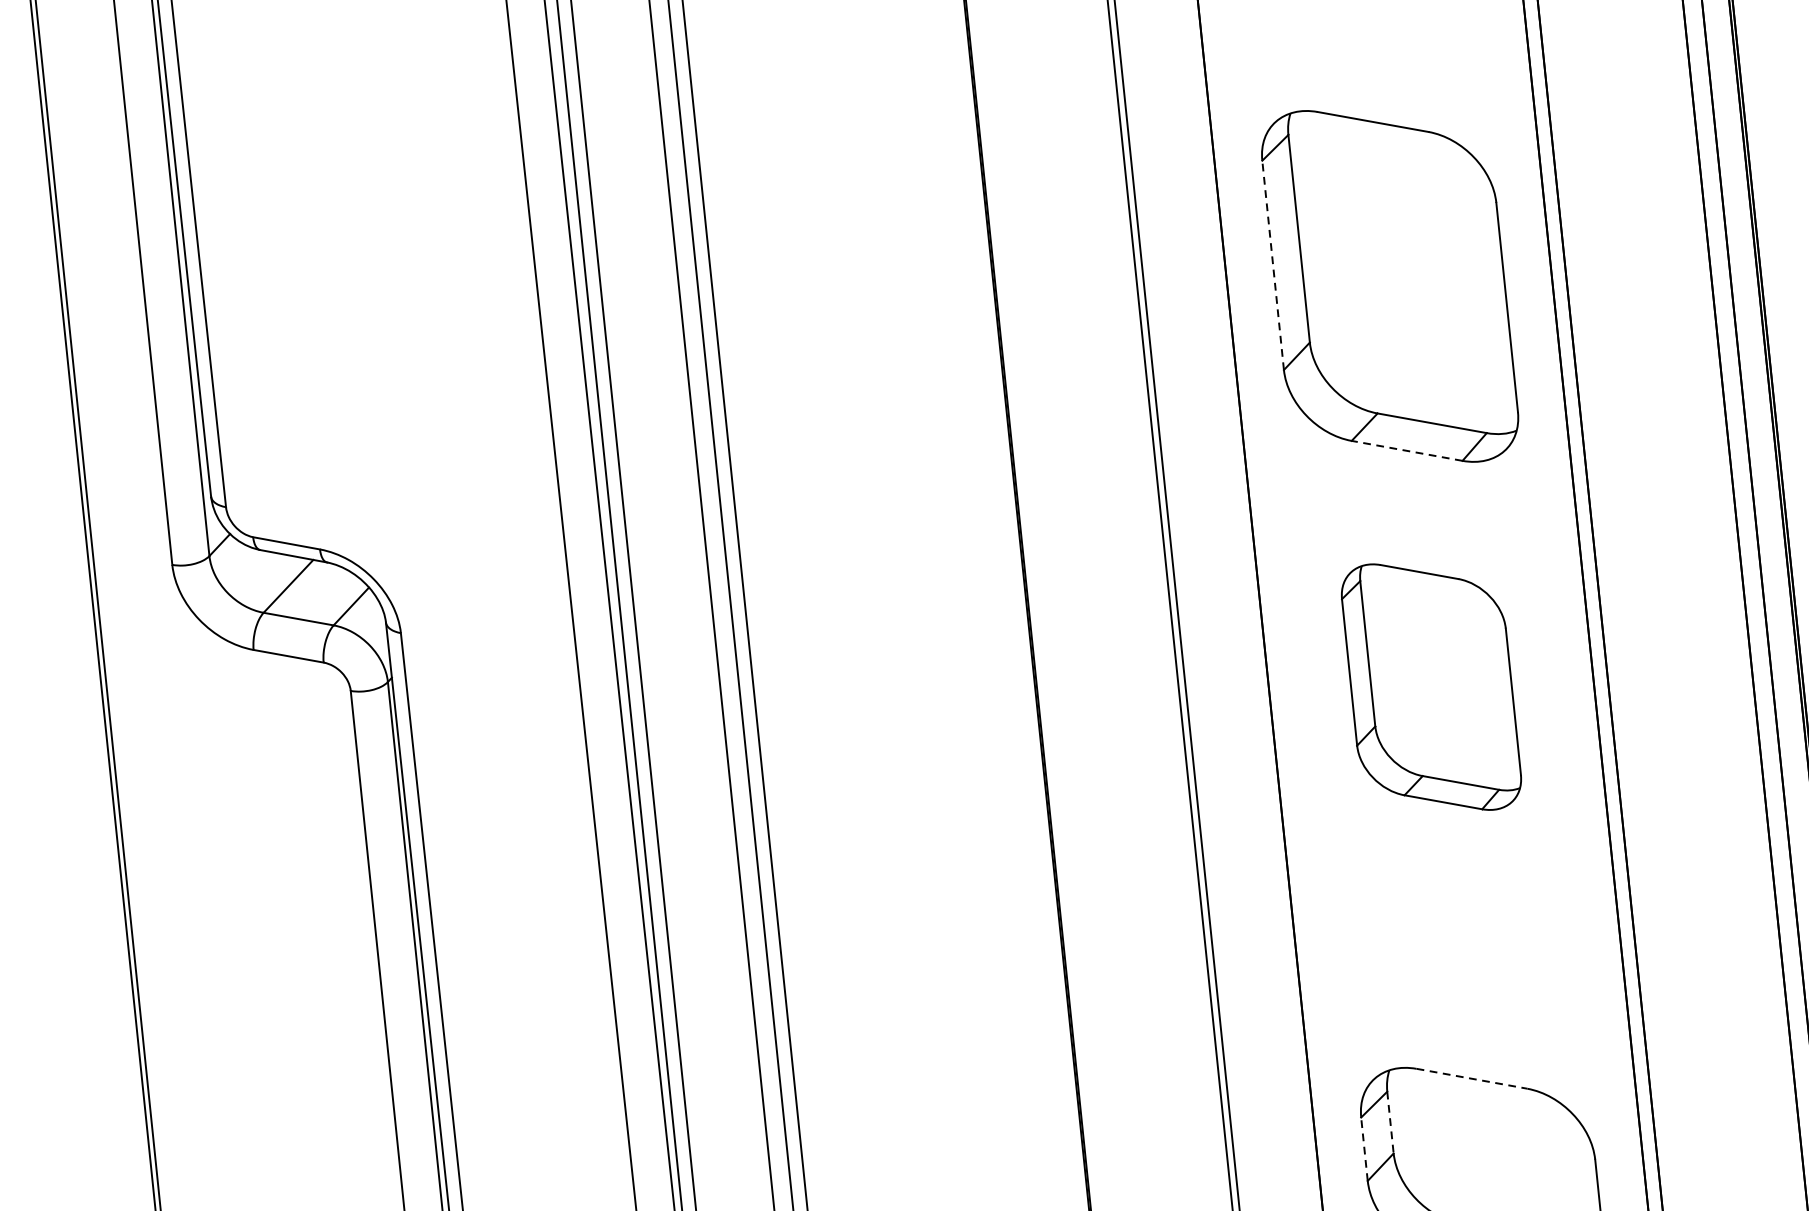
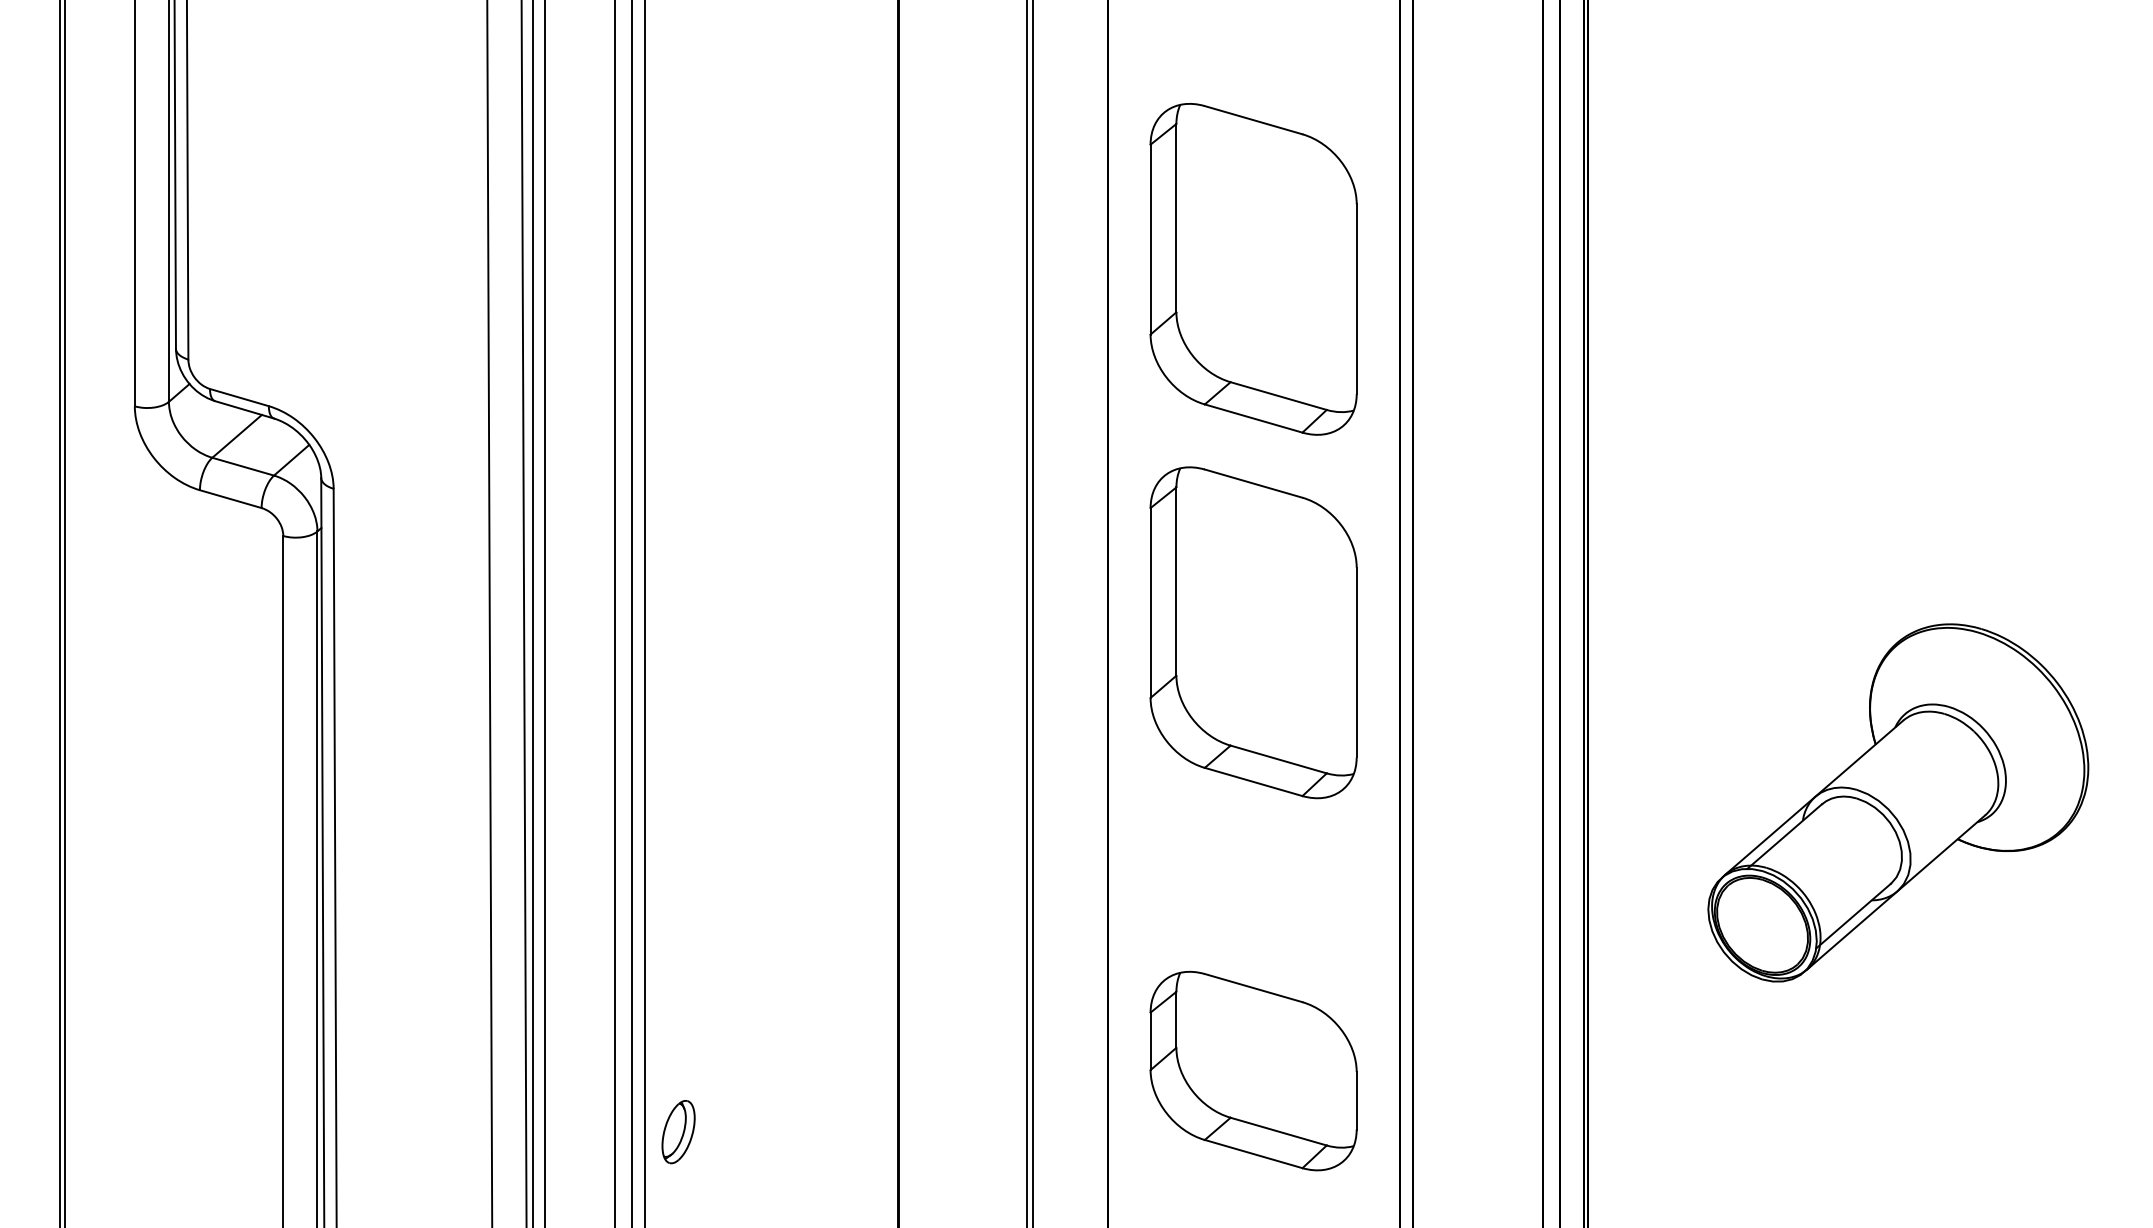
line: (1273, 265) -> (1150, 239), dashed -> solid
line: (1406, 450) -> (1253, 418), dashed -> solid
part: (1431, 686) -> (1253, 632), size x1.43
line: (1471, 1079) -> (1253, 988), dashed -> solid
line: (1390, 1123) -> (1176, 1020), dashed -> solid
line: (1364, 1149) -> (1150, 1041), dashed -> solid

